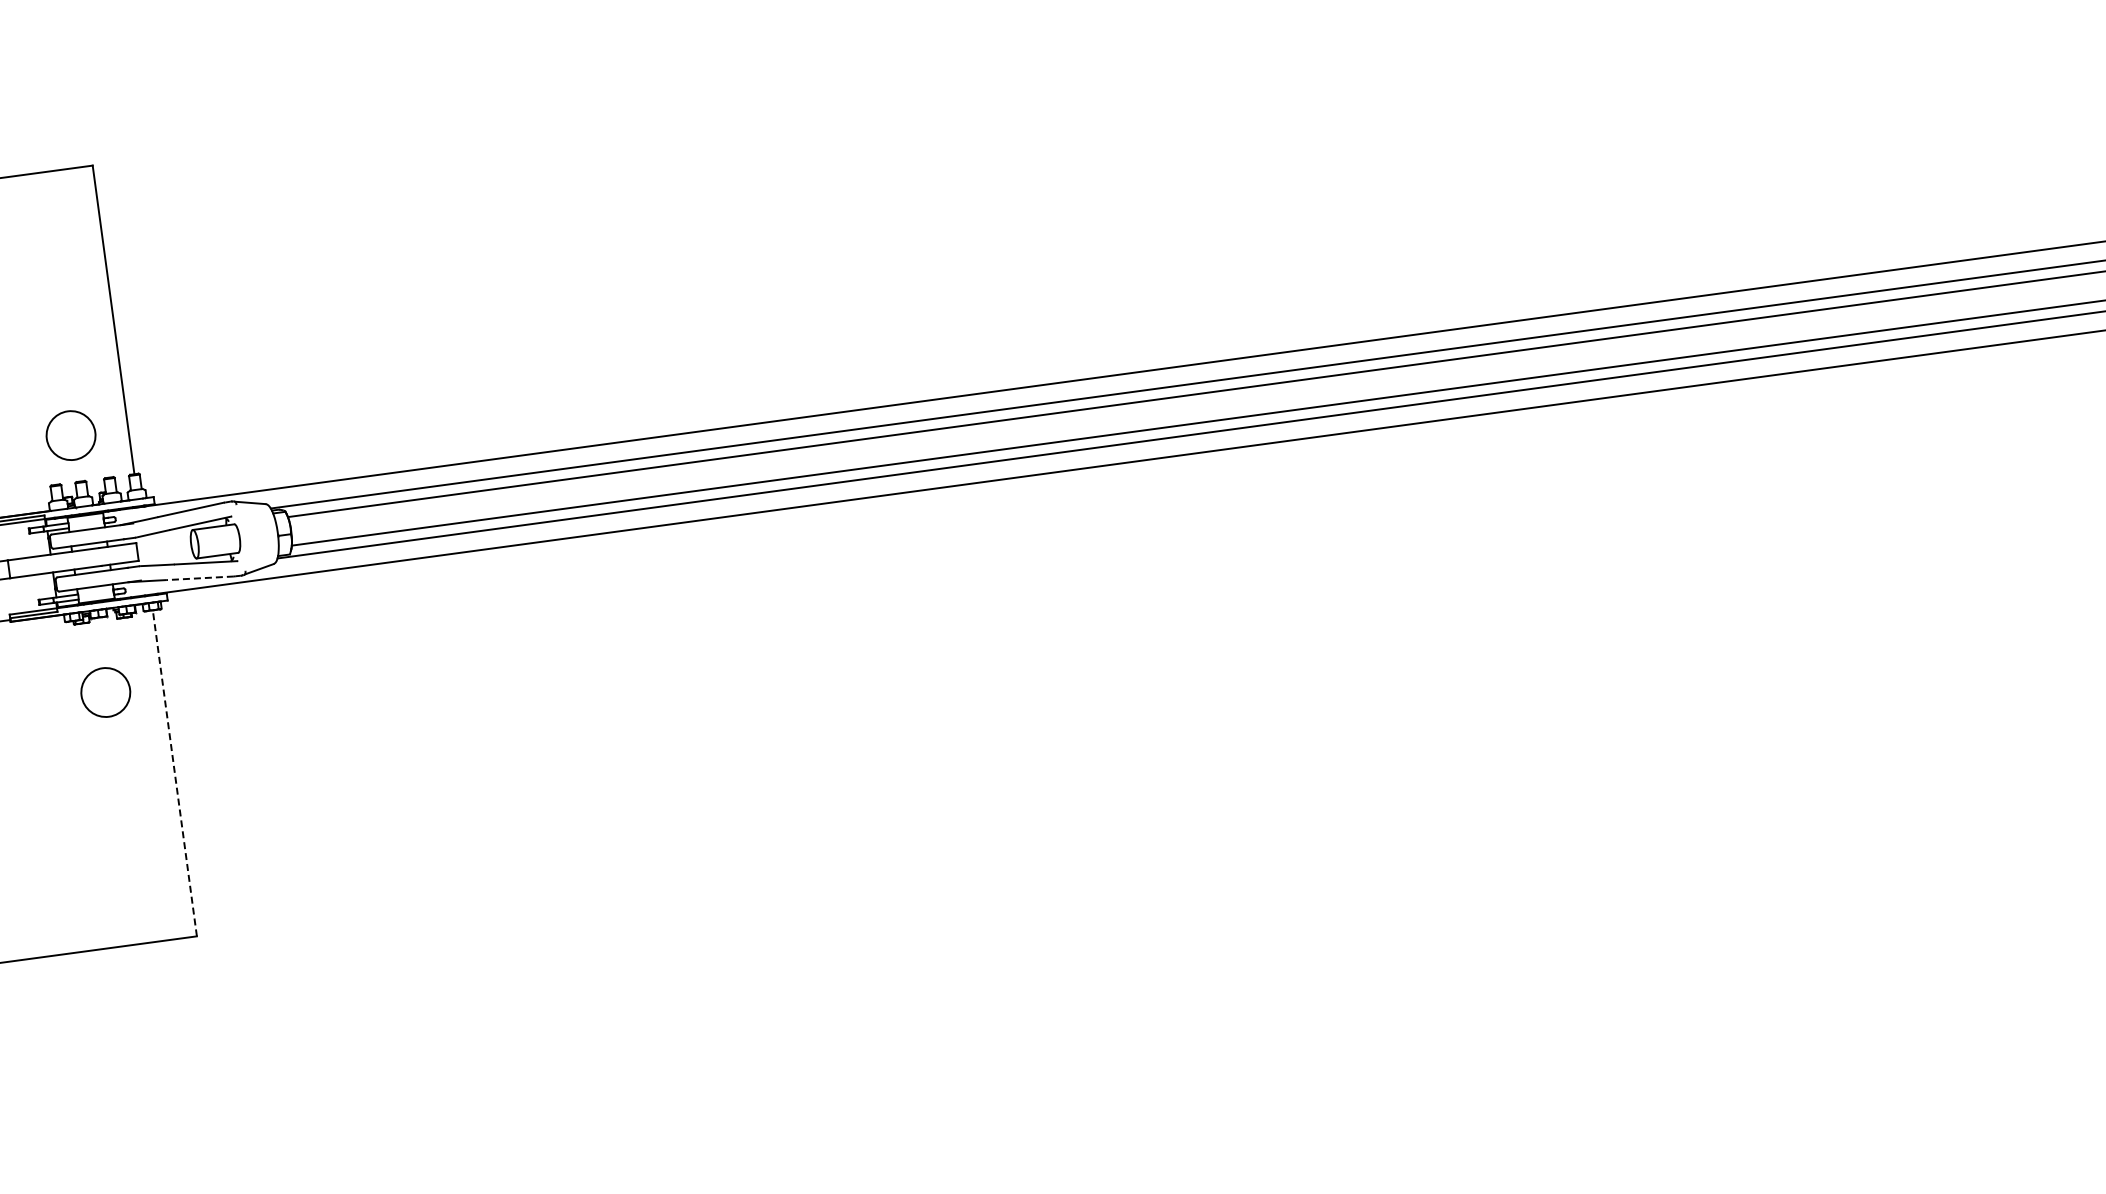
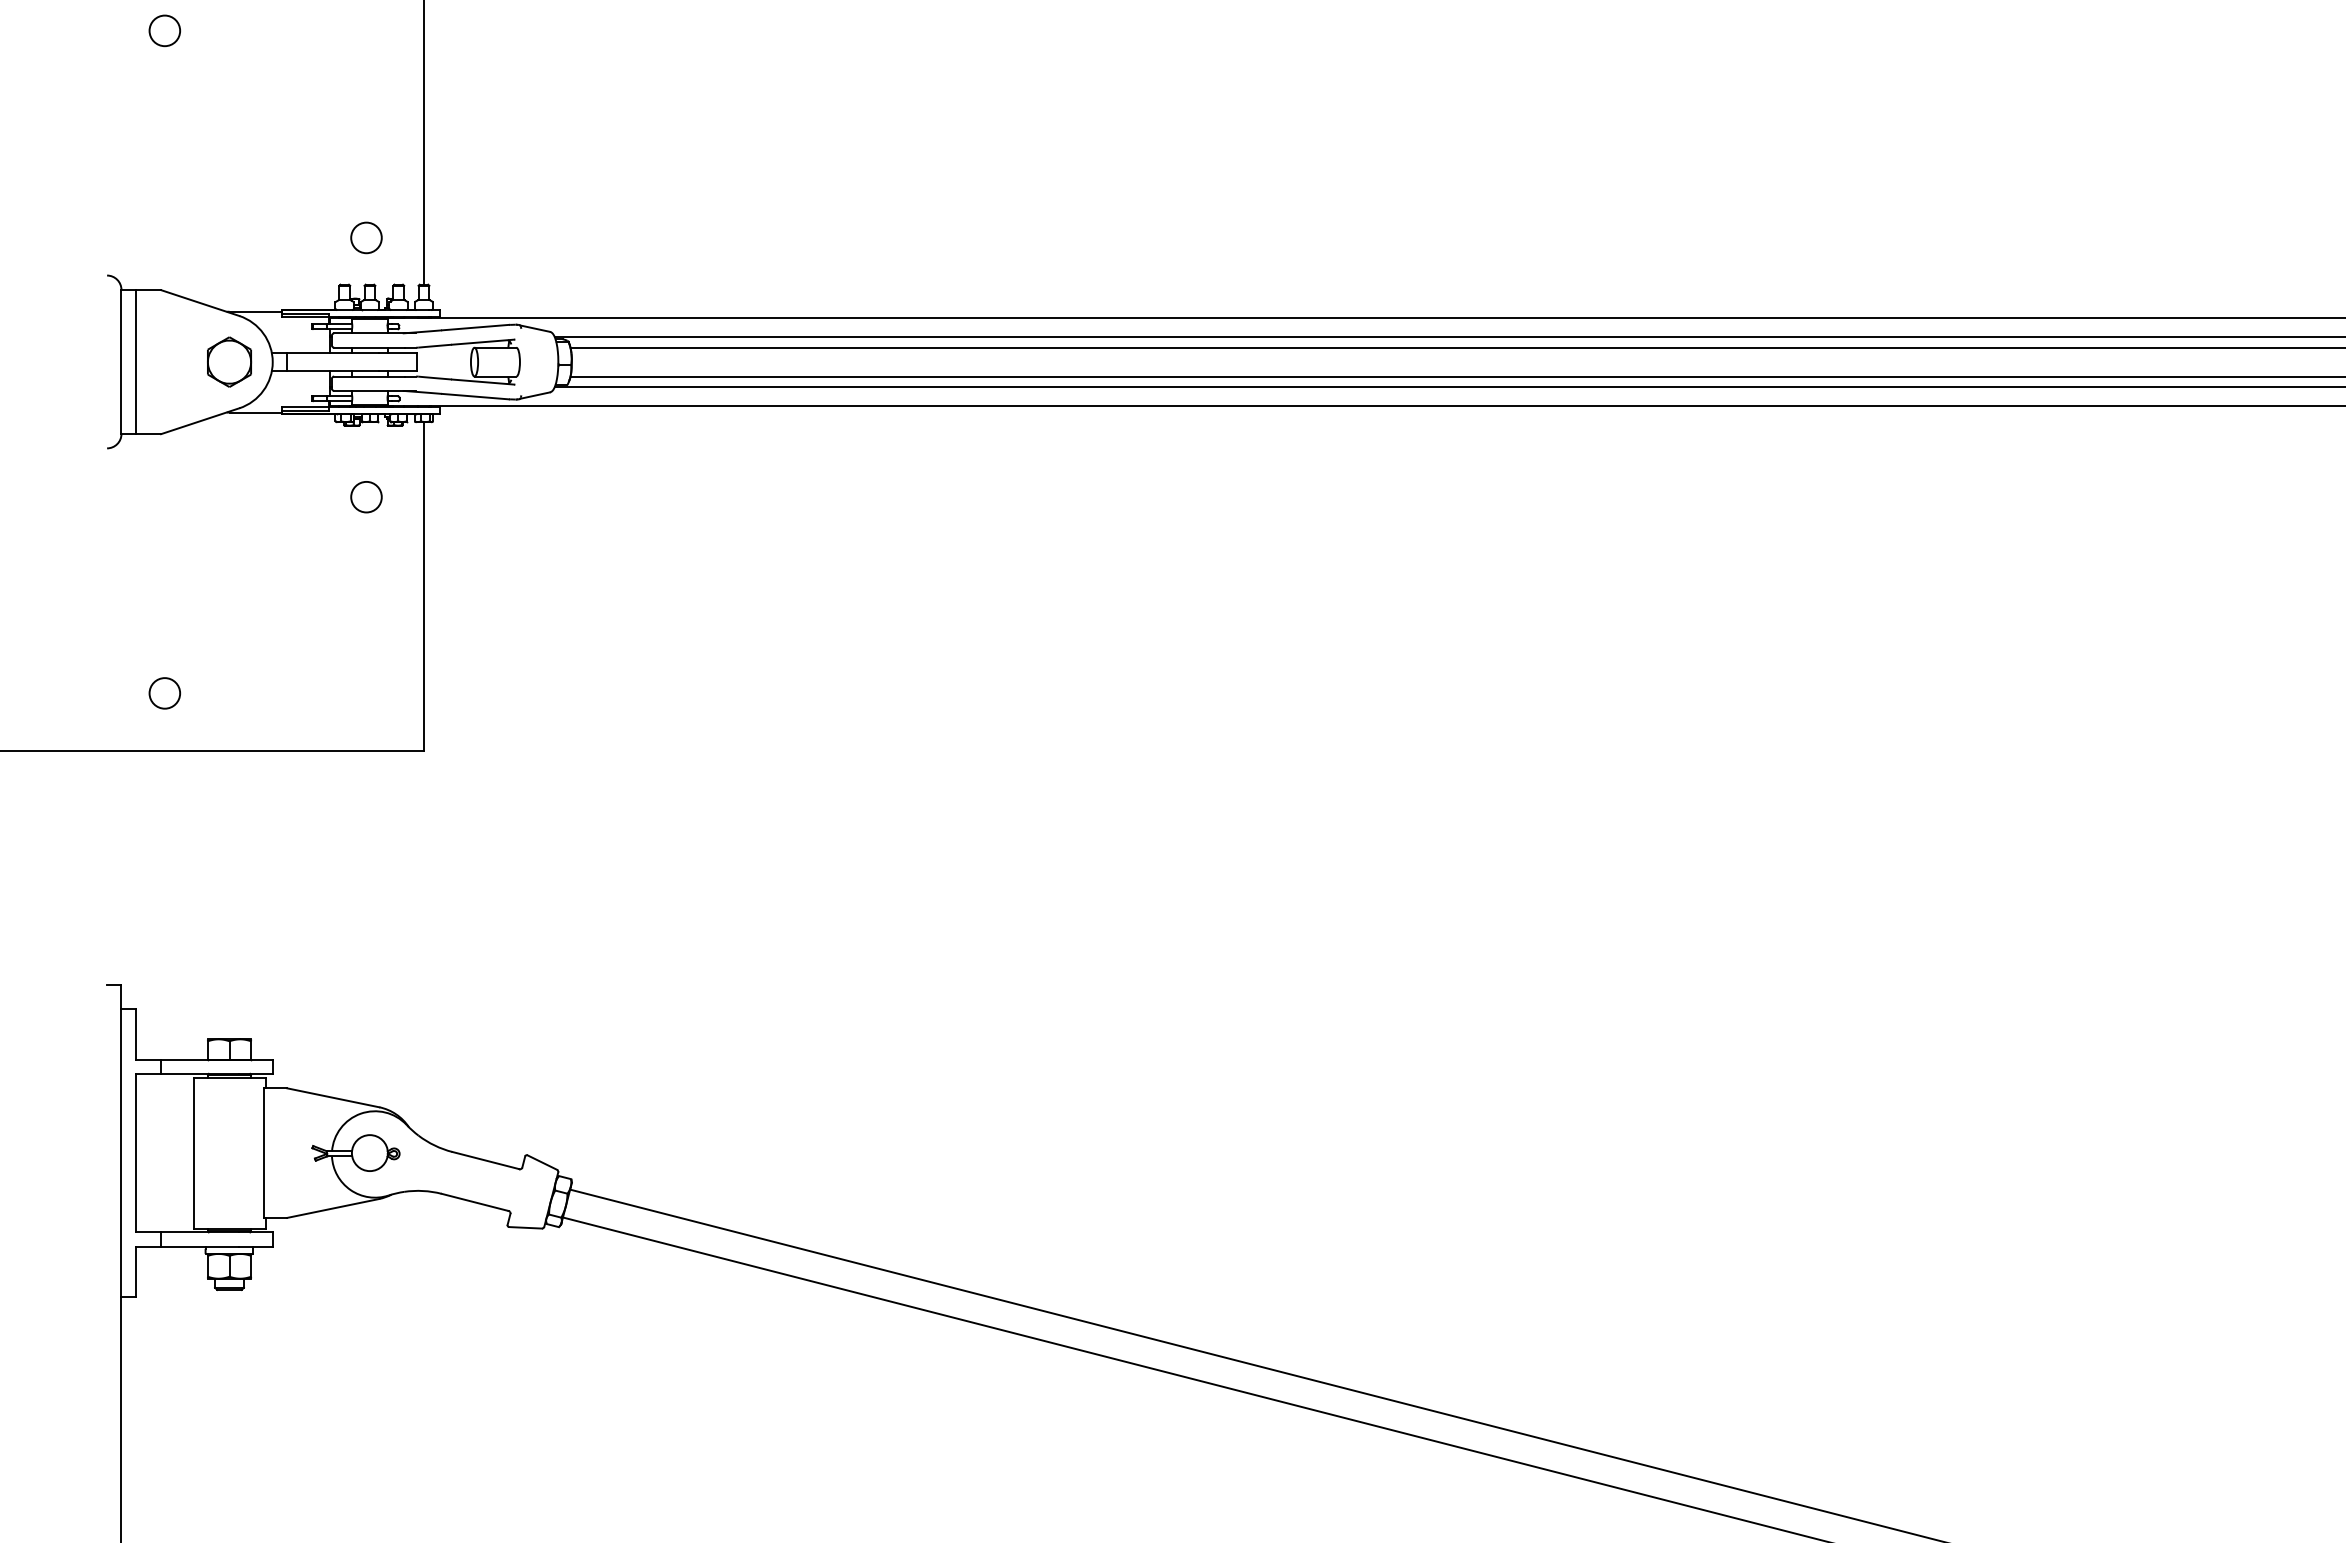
circle: (71, 435) -> (366, 237), size x0.62
line: (200, 578) -> (475, 396), dashed -> solid
circle: (105, 691) -> (366, 496), size x0.62
line: (175, 773) -> (424, 586), dashed -> solid

